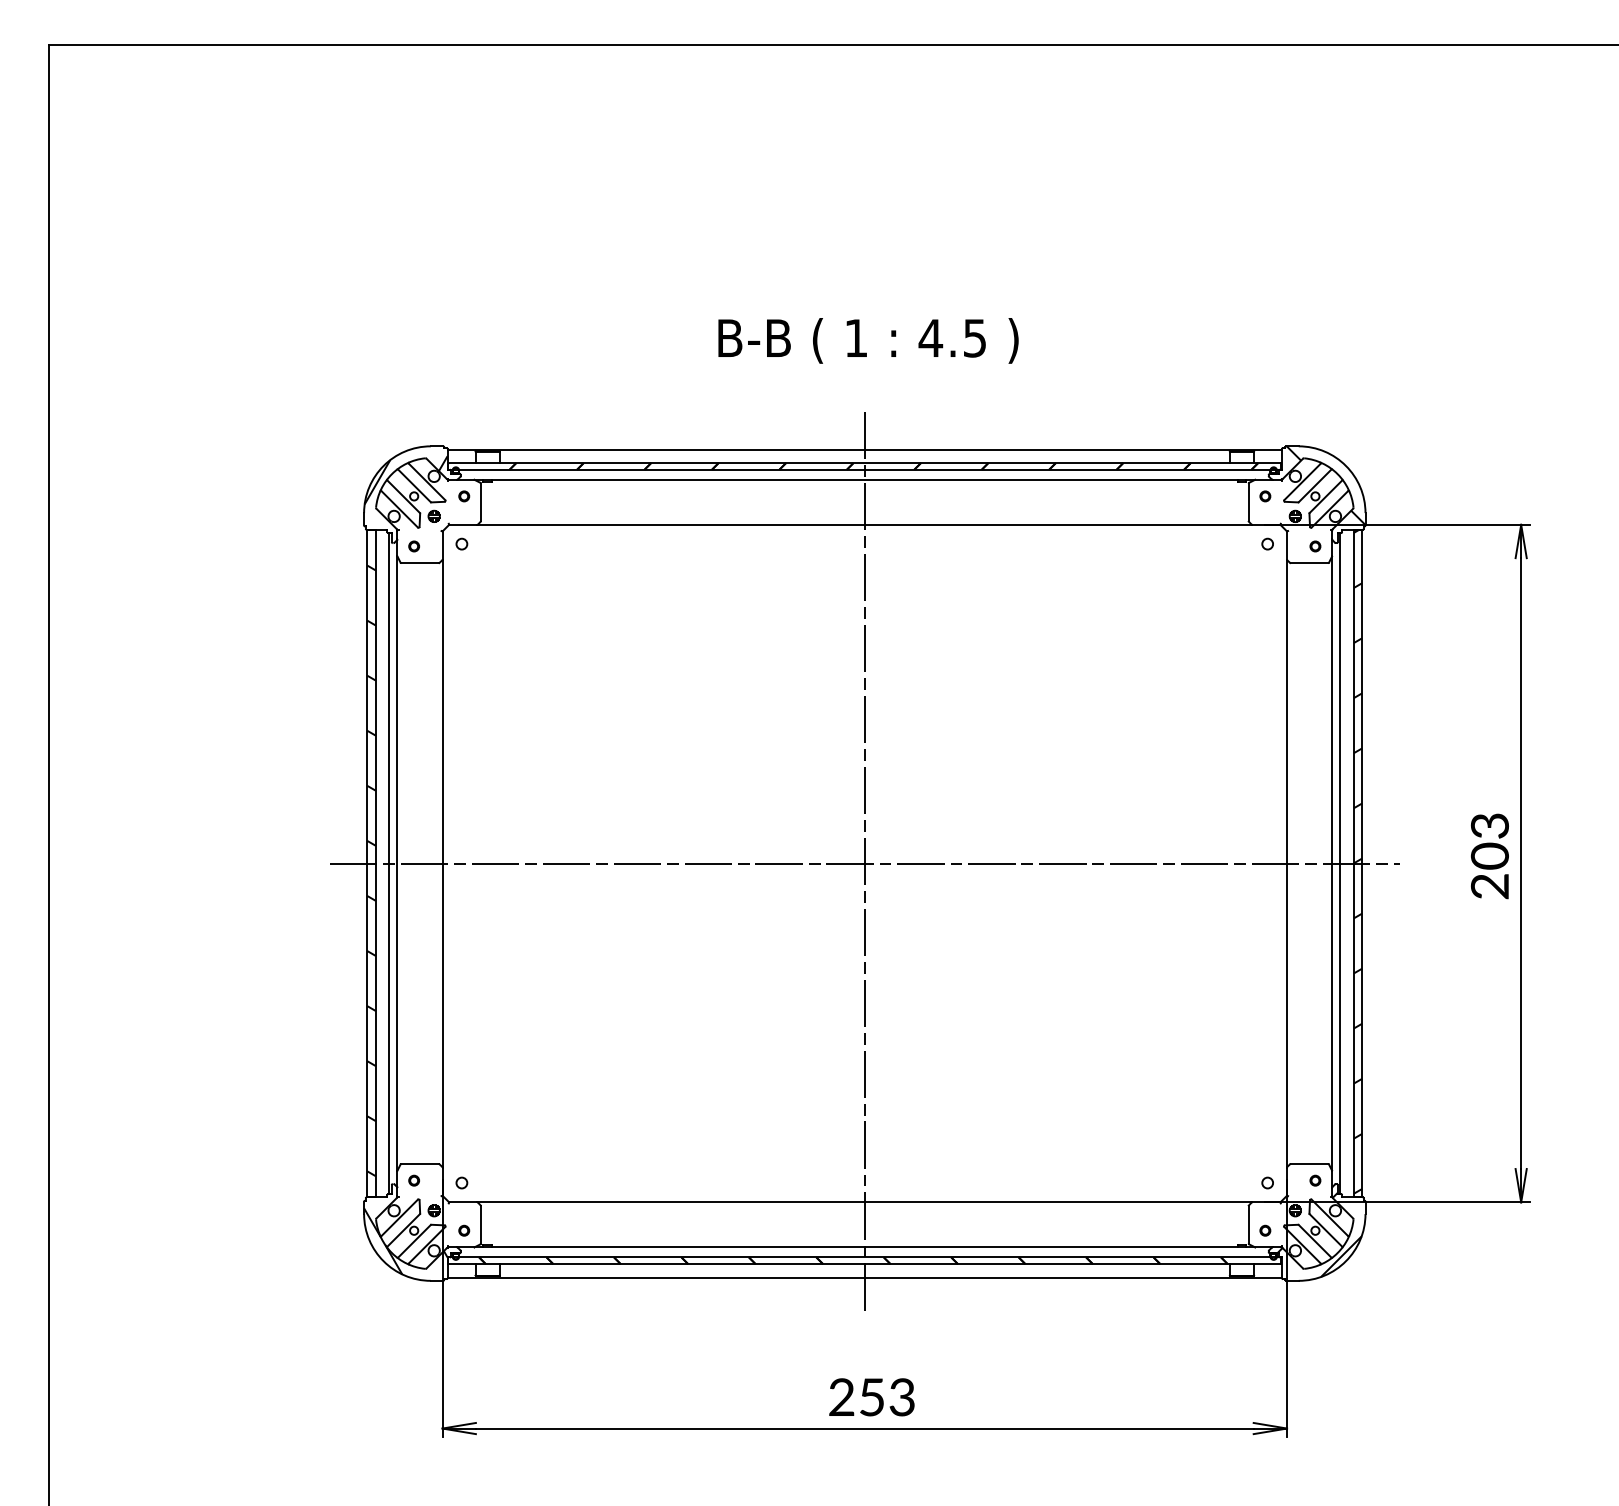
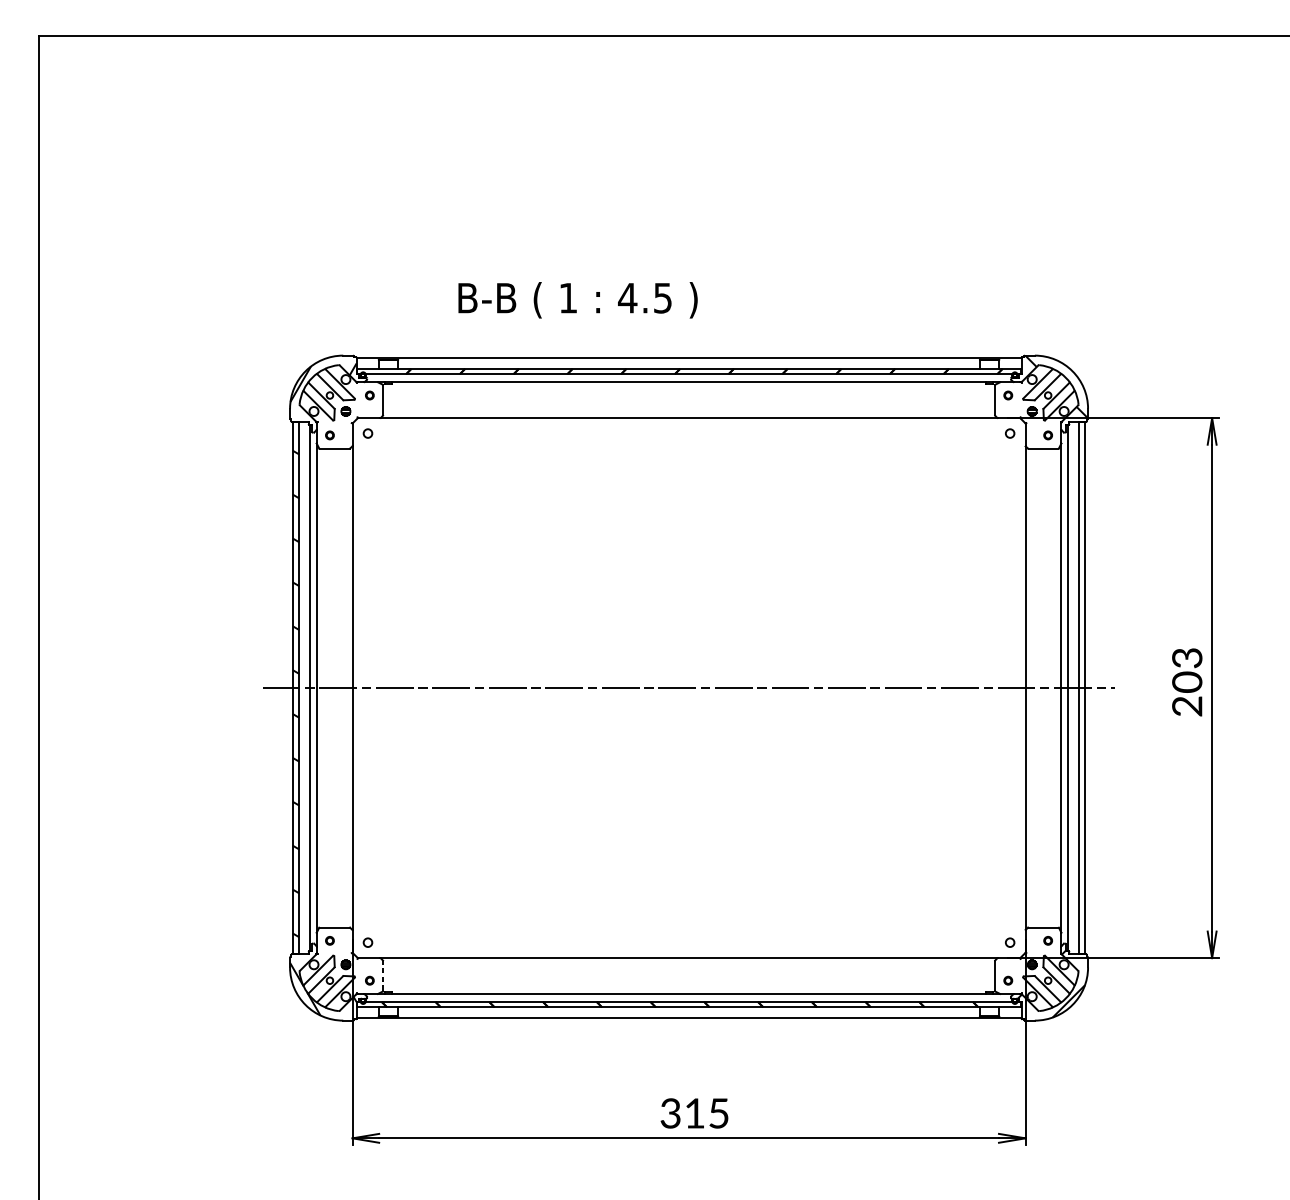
text: (868, 340) -> (578, 299), moved
hatch: (1357, 861) -> (1081, 686), removed
line: (864, 863) -> (688, 688), removed
line: (480, 1224) -> (382, 975), solid -> dashed
text: (871, 1397) -> (694, 1113), 253 -> 315

